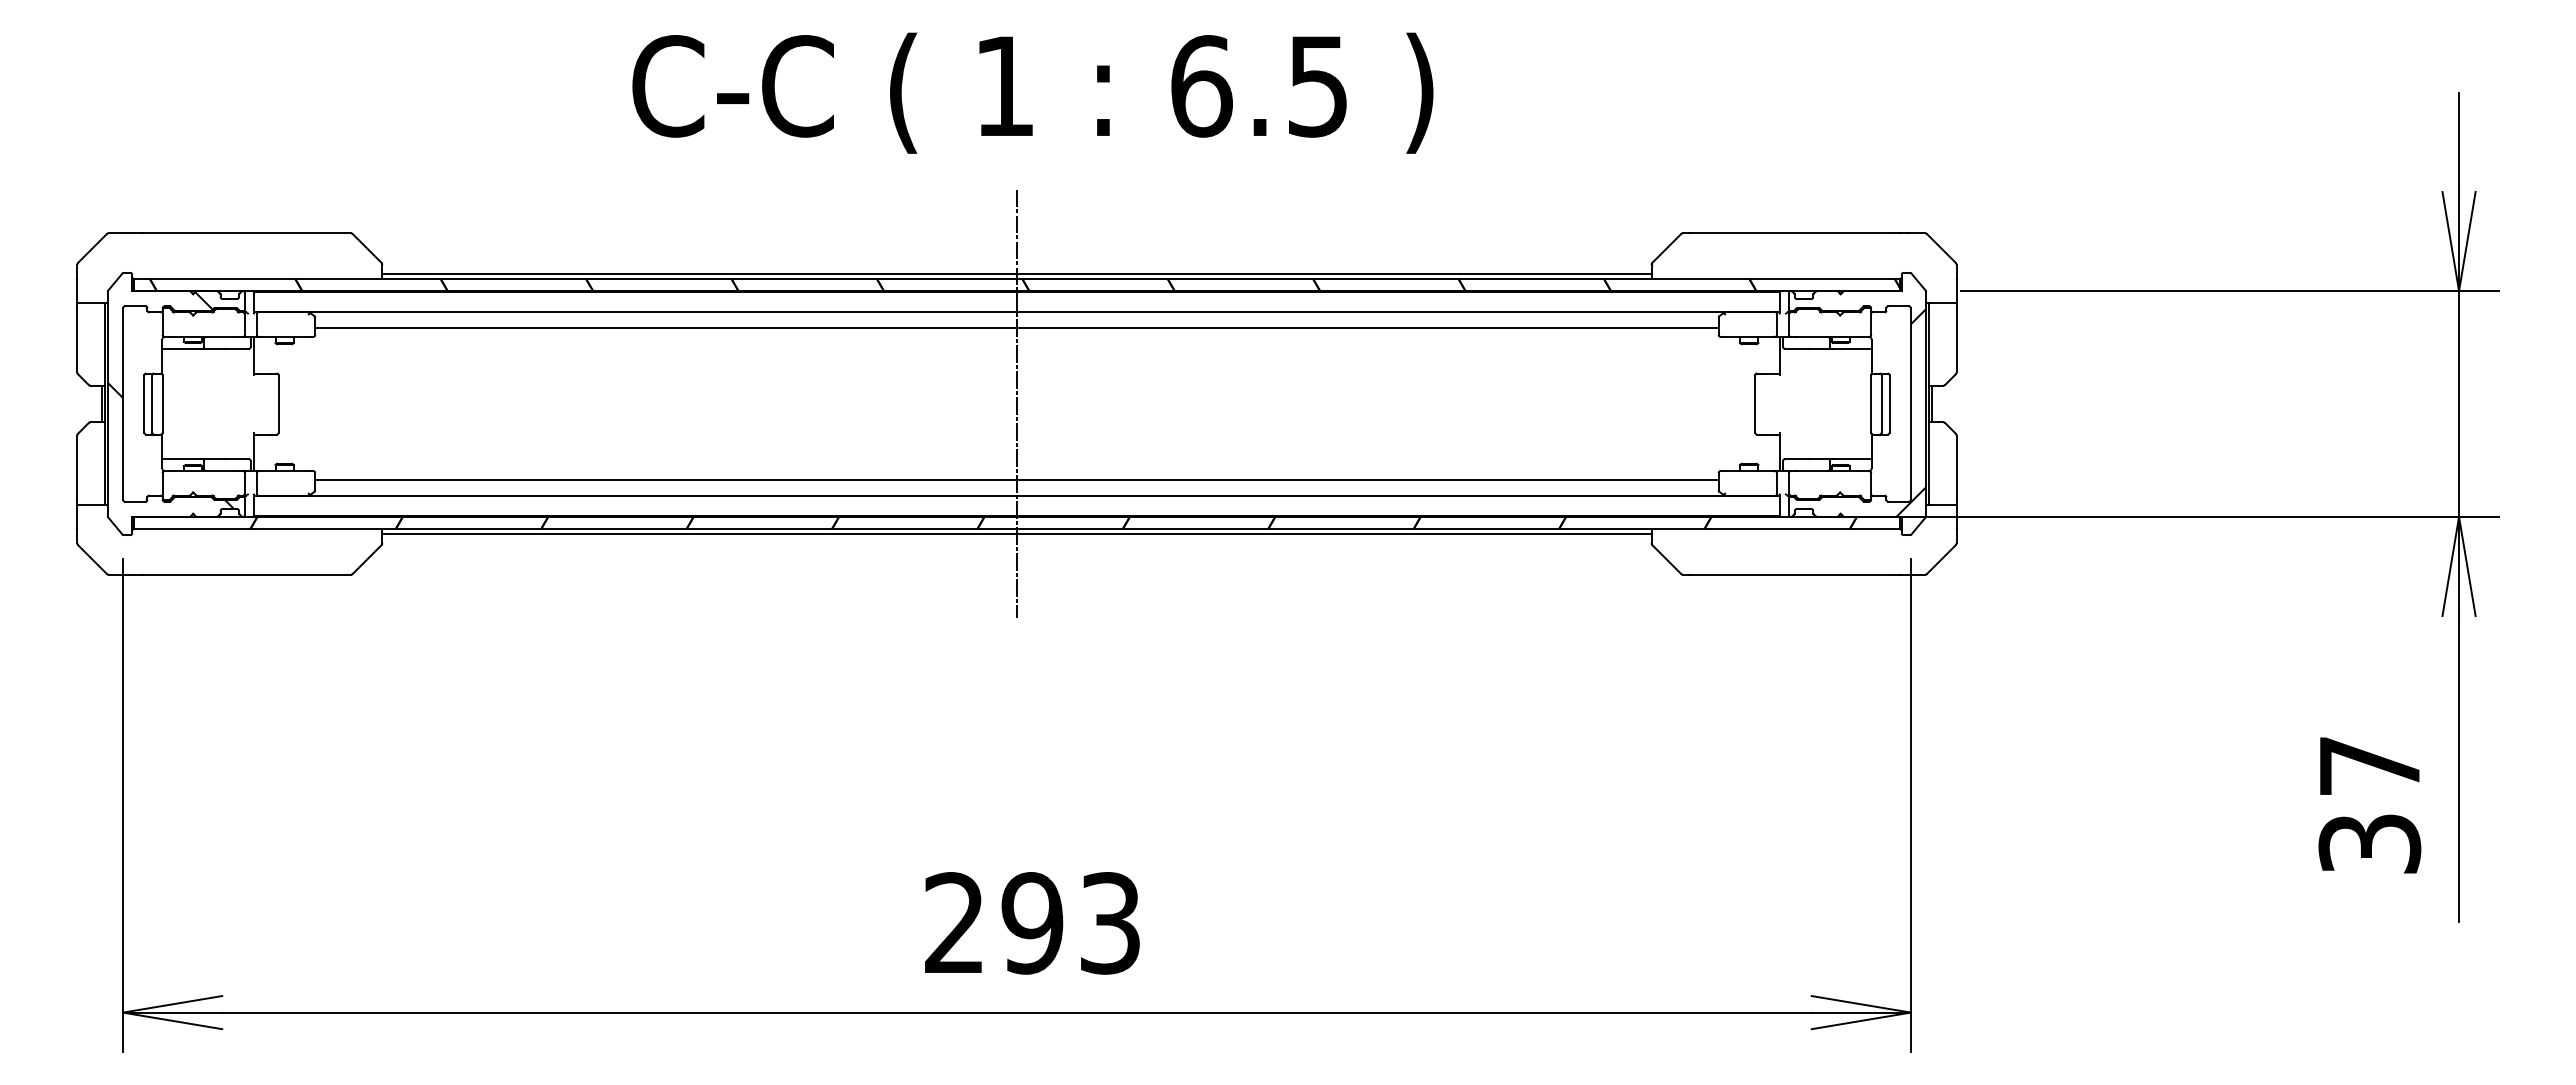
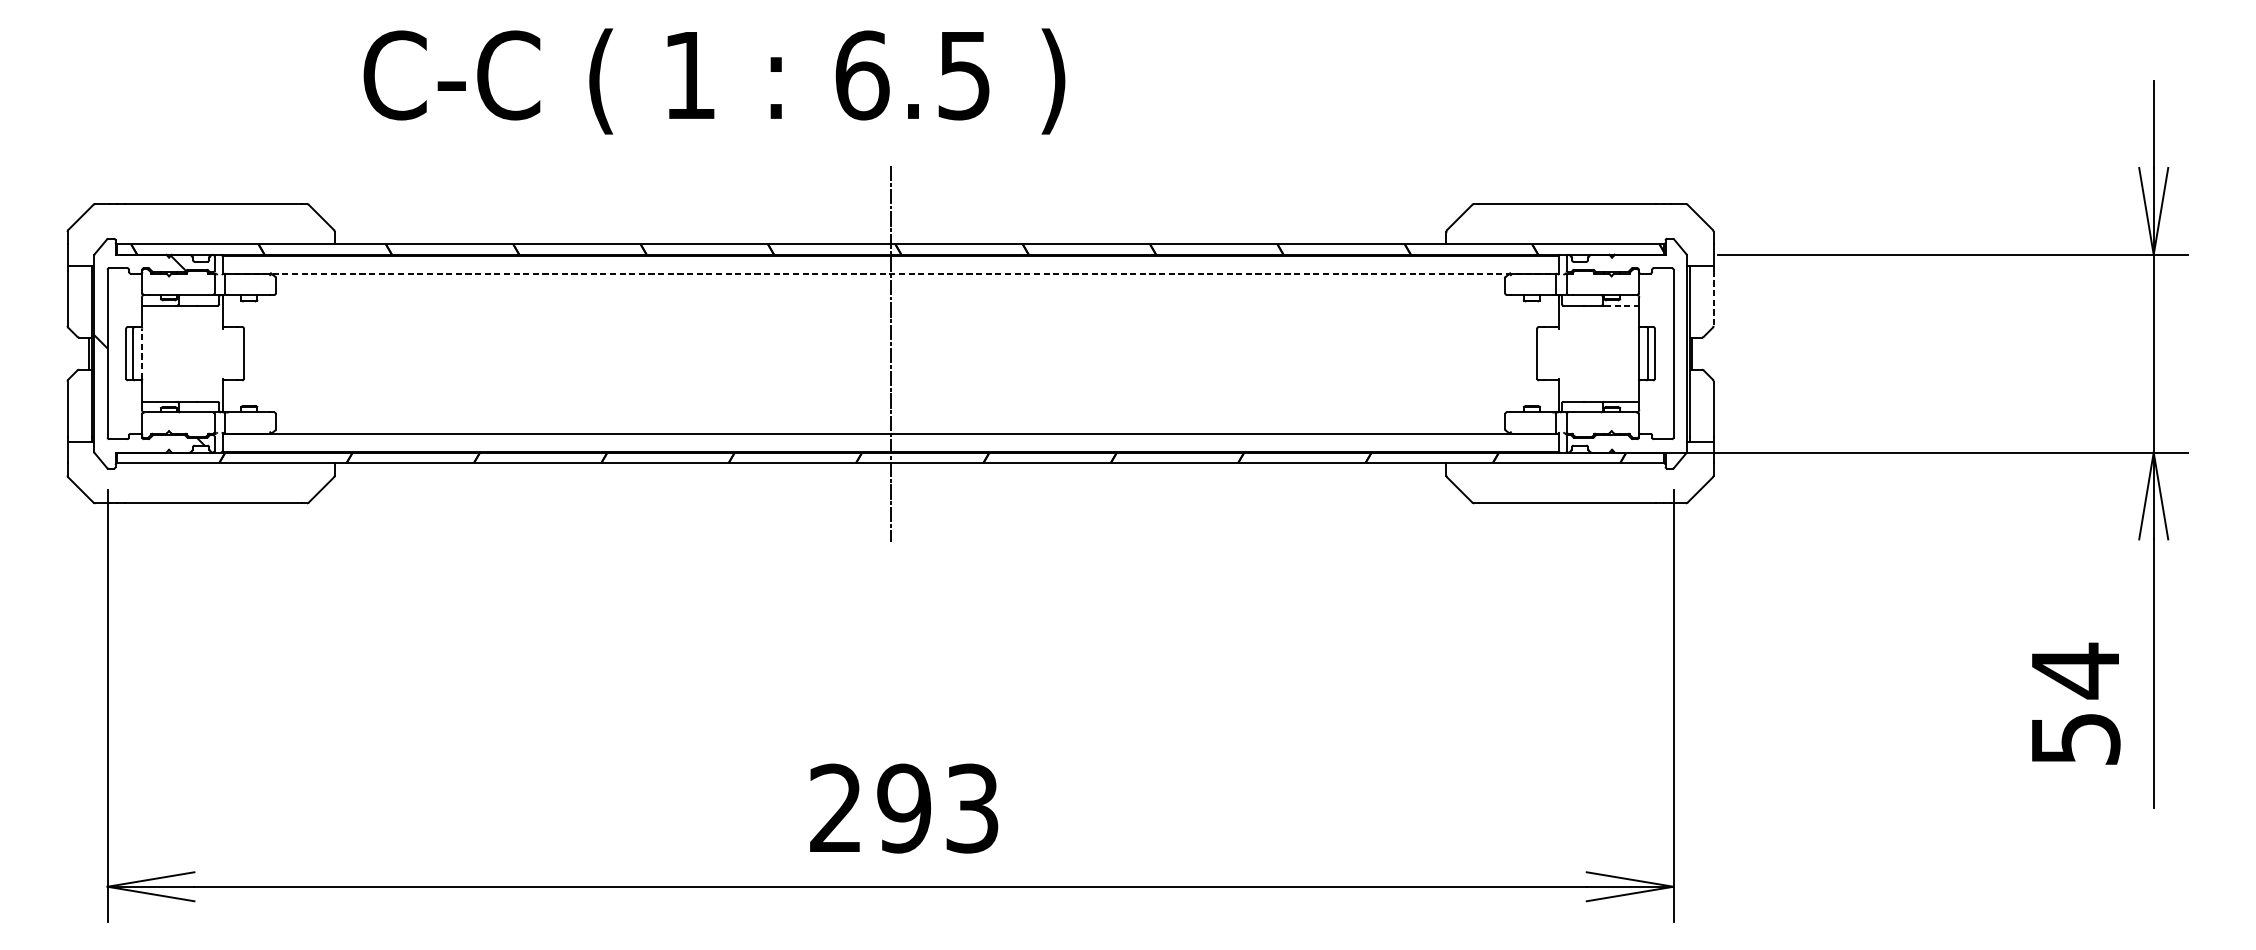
text: (1032, 92) -> (714, 80), moved
line: (1016, 274) -> (890, 240), removed
line: (1017, 312) -> (891, 273), solid -> dashed
line: (1016, 327) -> (890, 286), removed
line: (1956, 341) -> (1713, 298), solid -> dashed
line: (1852, 349) -> (1622, 305), solid -> dashed
line: (162, 404) -> (142, 354), solid -> dashed
hatch: (1911, 412) -> (1674, 361), removed
line: (1016, 480) -> (890, 420), removed
line: (1016, 533) -> (890, 467), removed
text: (2369, 803) -> (2075, 703), 37 -> 54

